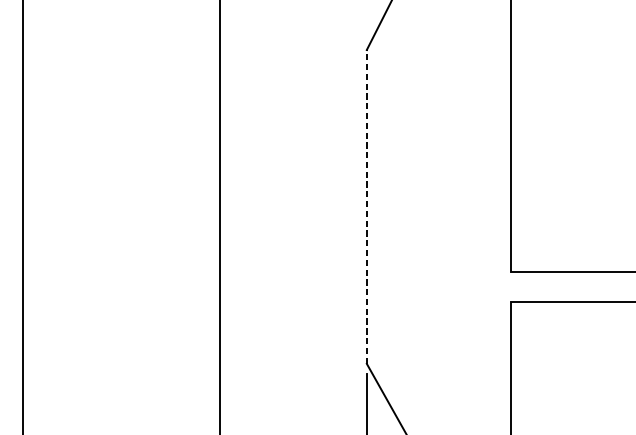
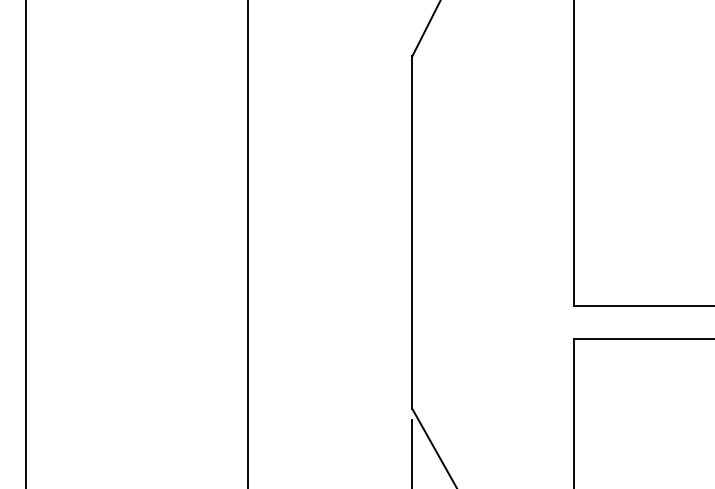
line: (366, 206) -> (412, 232), dashed -> solid

